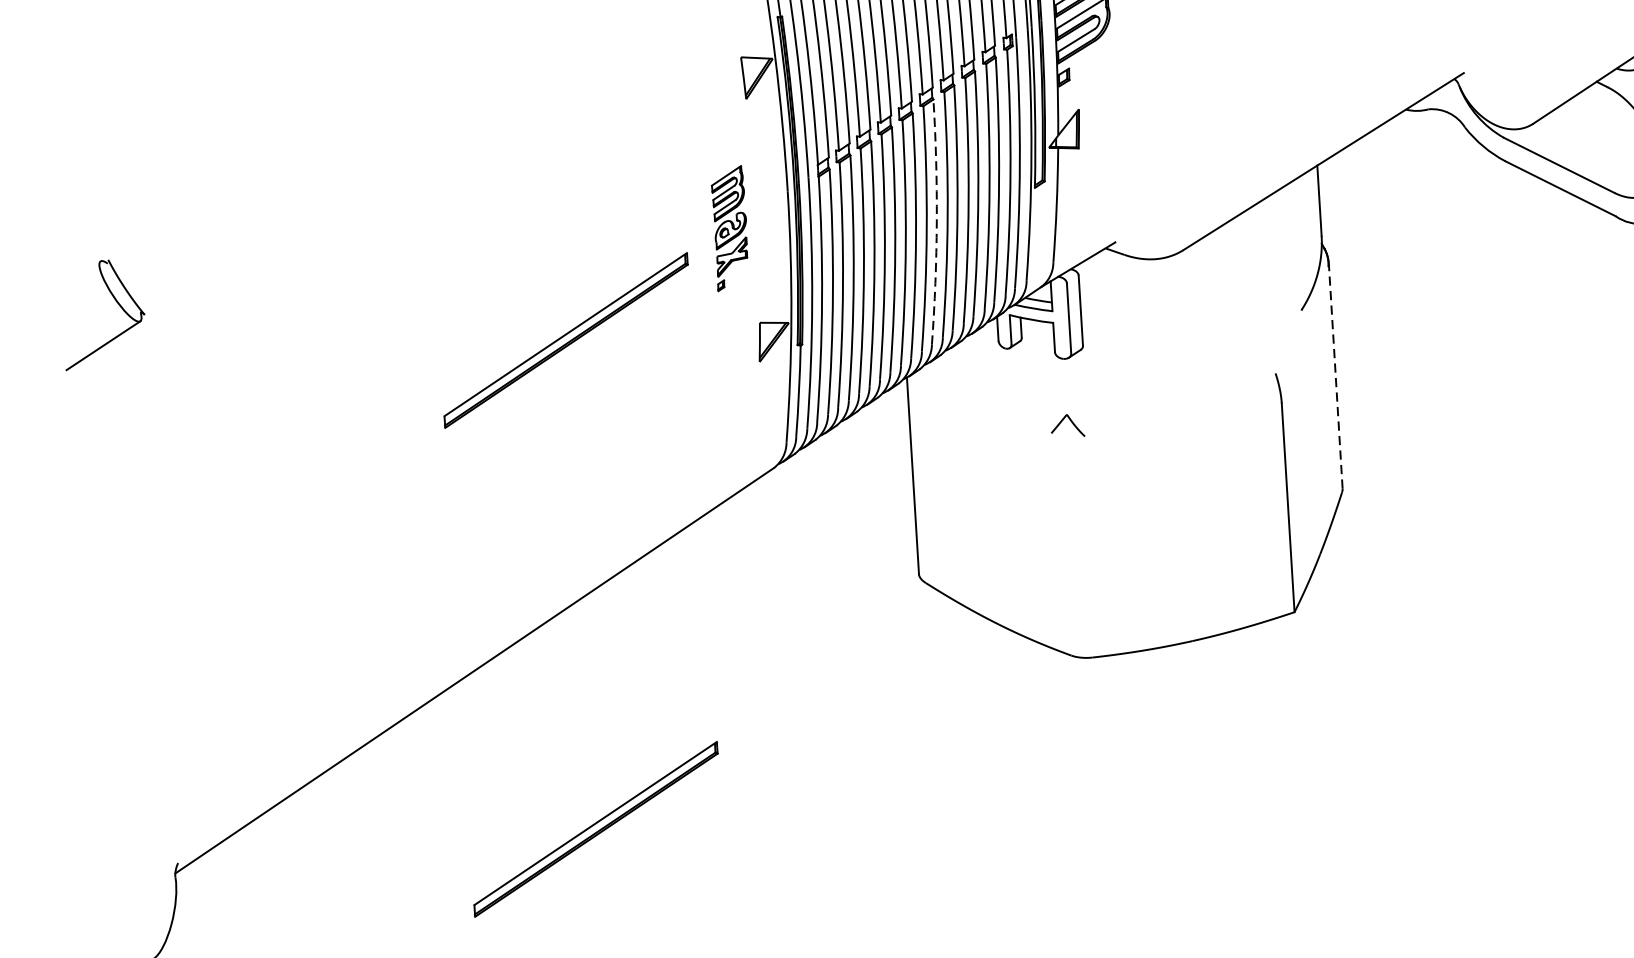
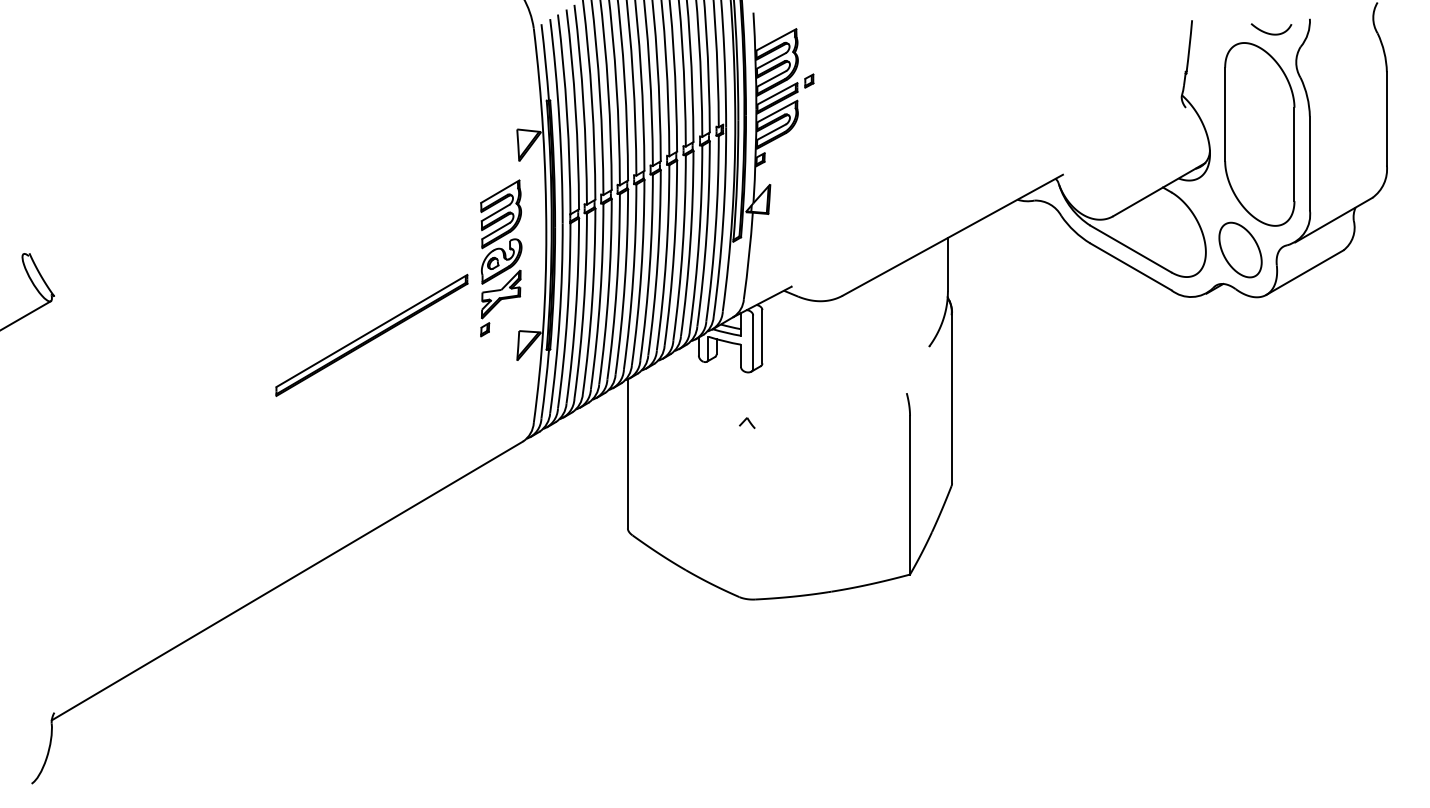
arc: (936, 222) -> (657, 263), dashed -> solid
part: (730, 228) -> (501, 258), size x1.67
line: (1336, 375) -> (952, 397), dashed -> solid
part: (1068, 424) -> (747, 422), size x0.62
part: (595, 828) -> (371, 705), removed

